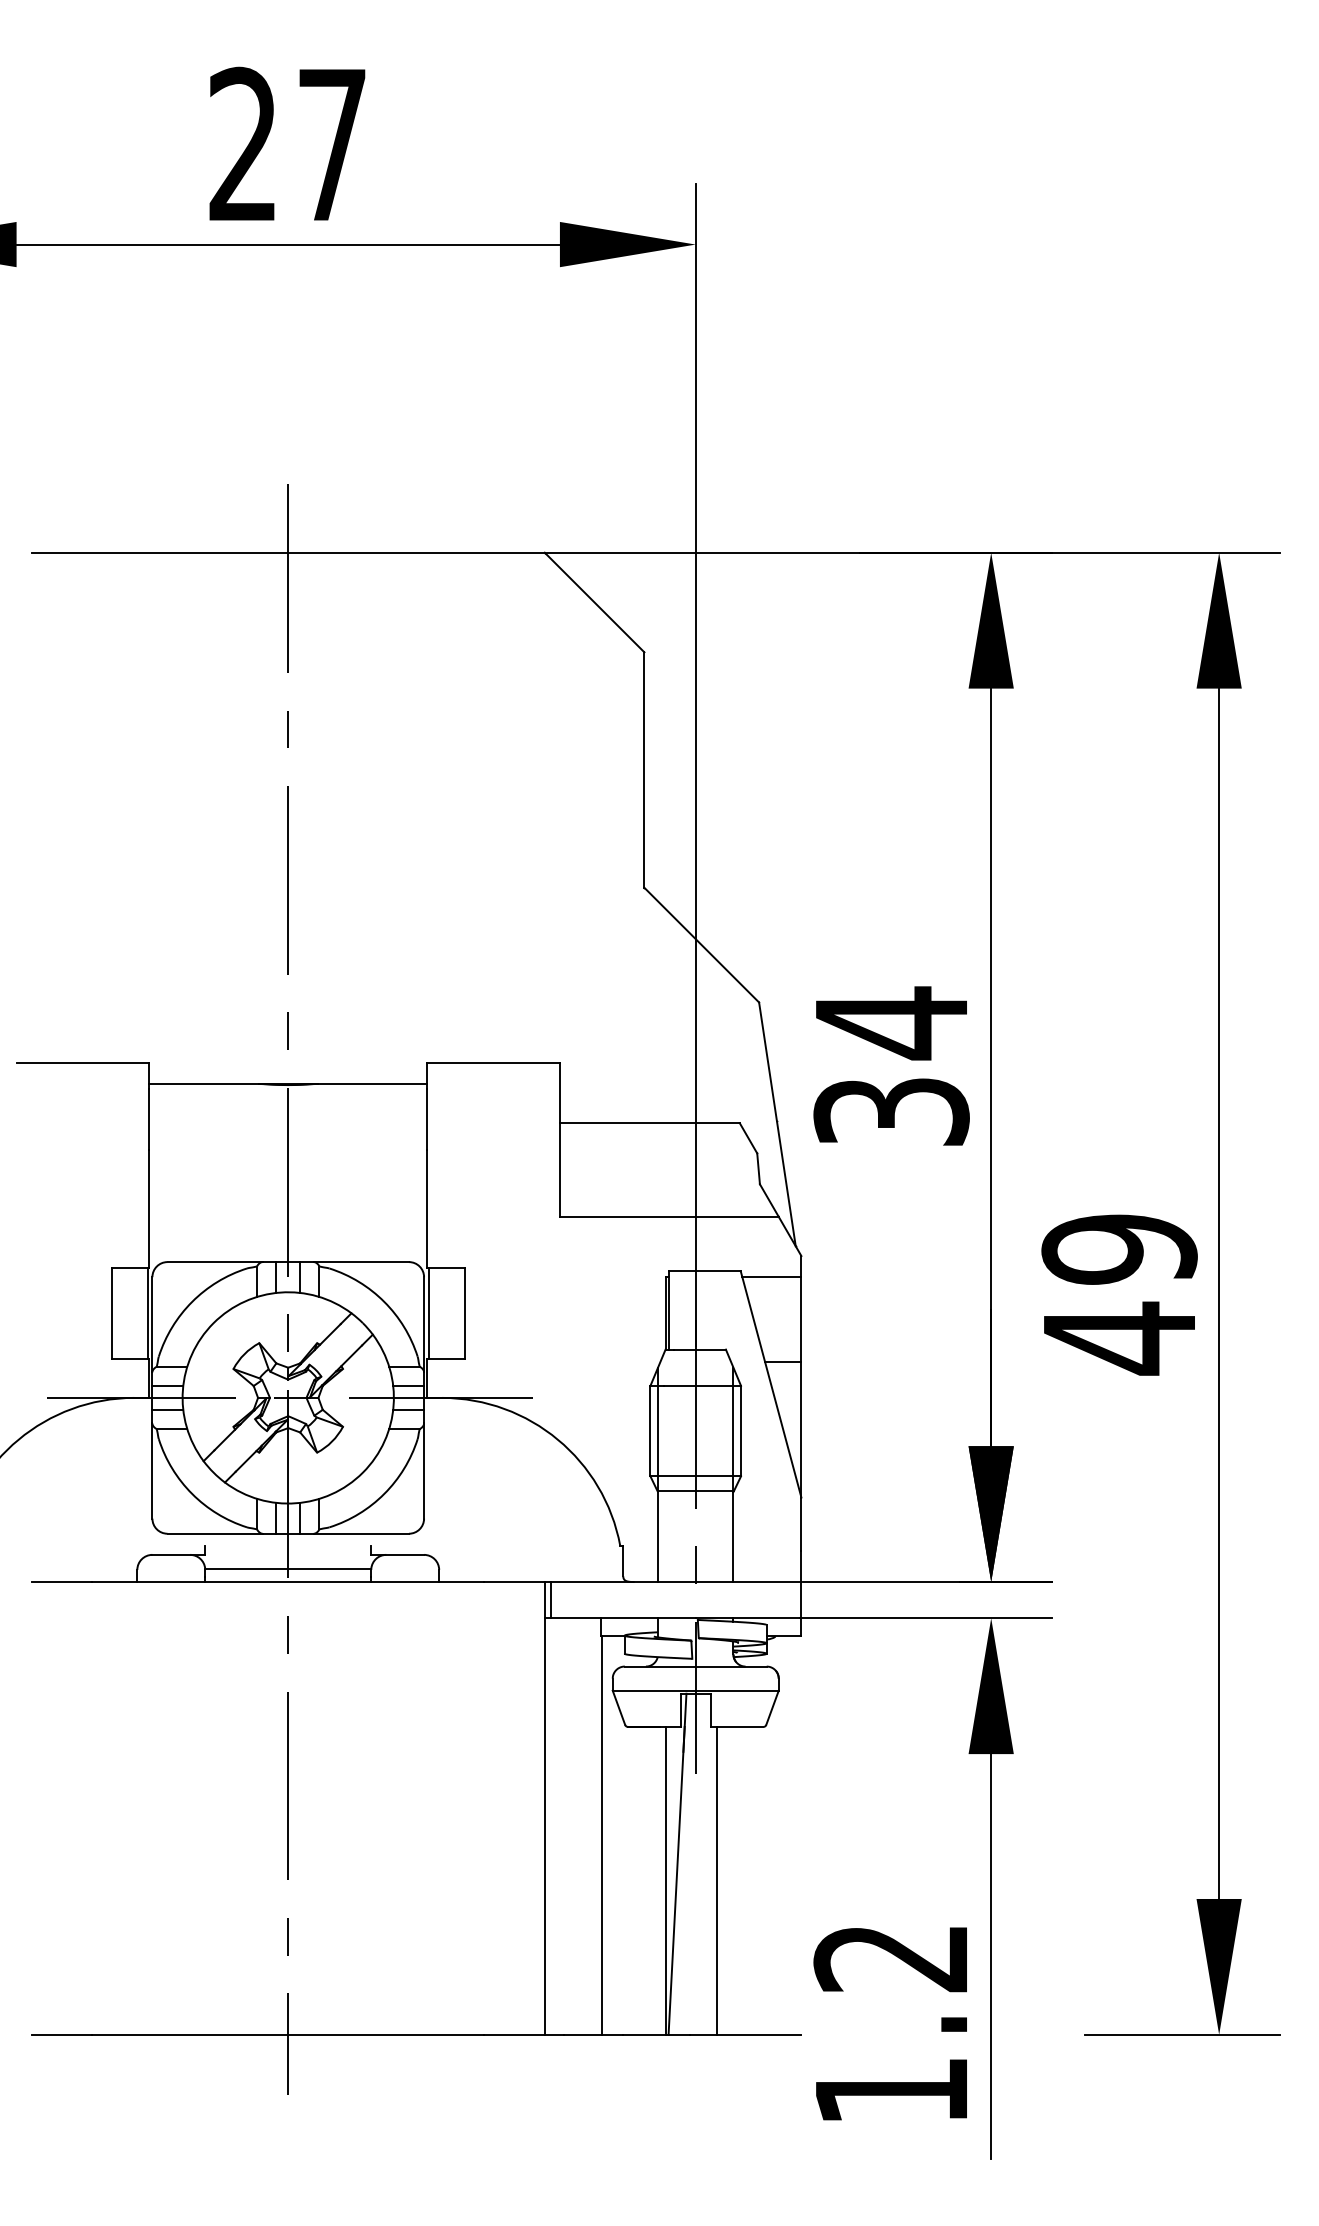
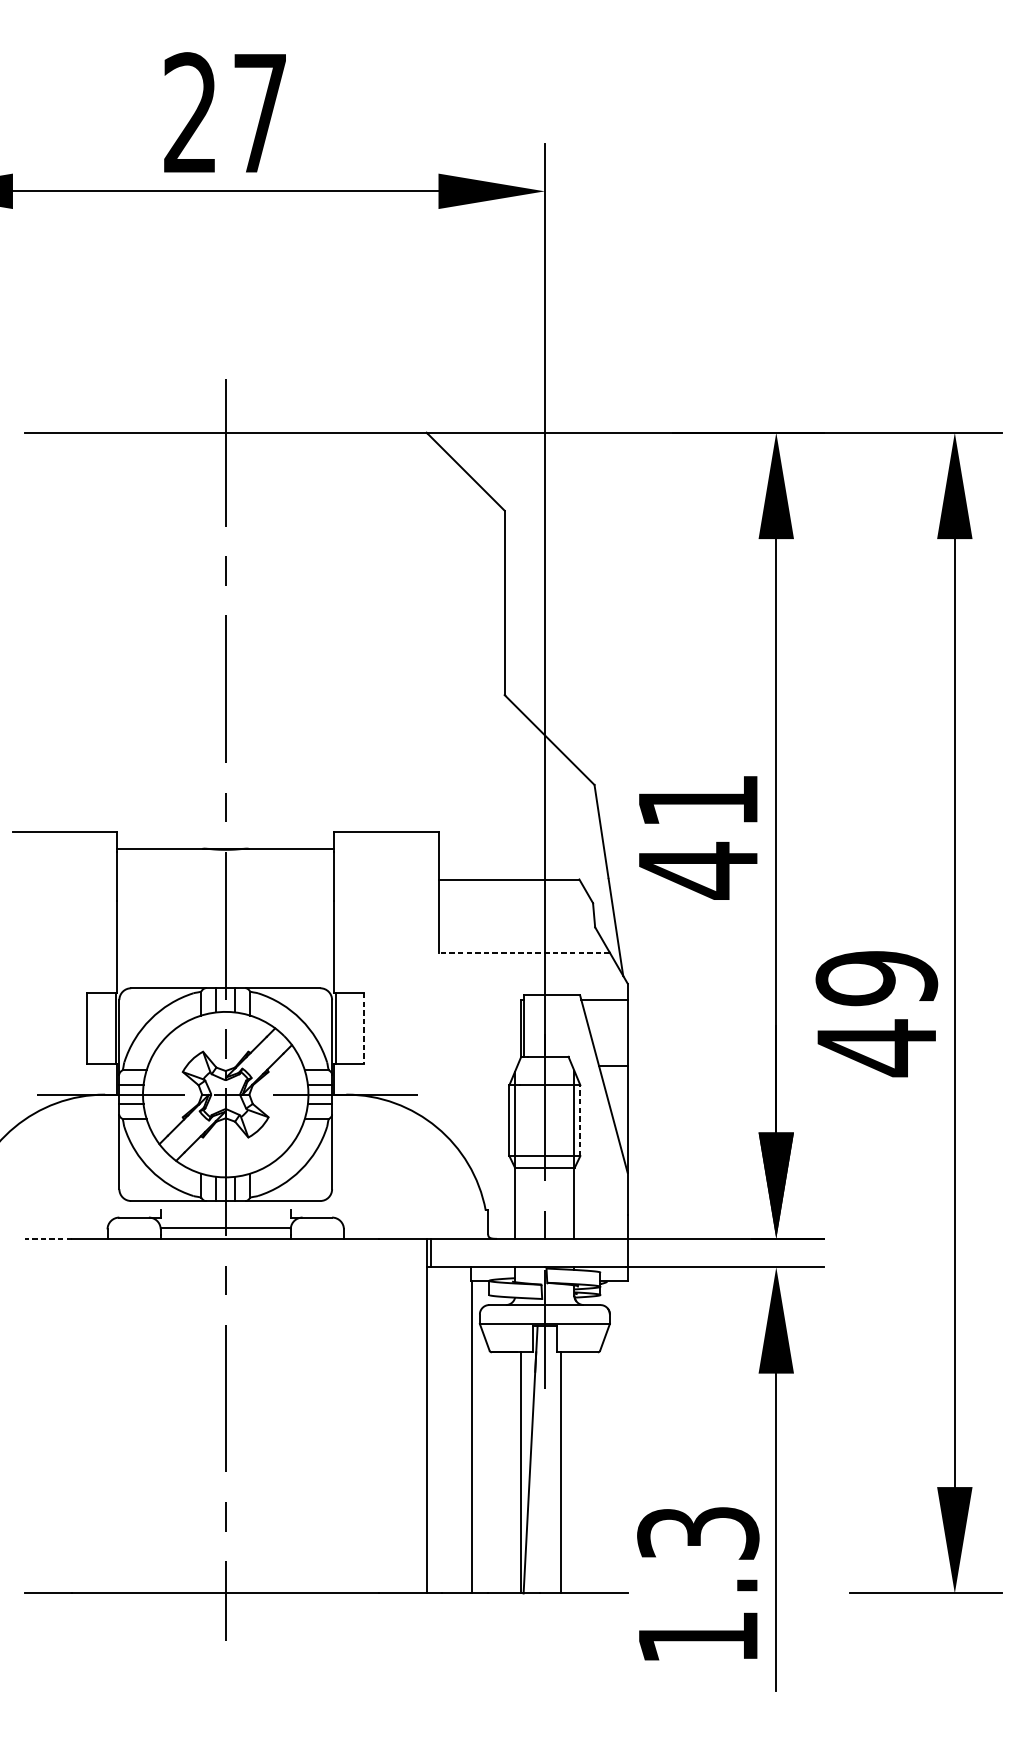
text: (891, 1067) -> (698, 835), 34 -> 41
line: (668, 1216) -> (523, 952), solid -> dashed
line: (464, 1313) -> (363, 1028), solid -> dashed
line: (741, 1430) -> (580, 1120), solid -> dashed
line: (61, 1582) -> (48, 1239), solid -> dashed
text: (891, 1958) -> (698, 1533), 1.2 -> 1.3

